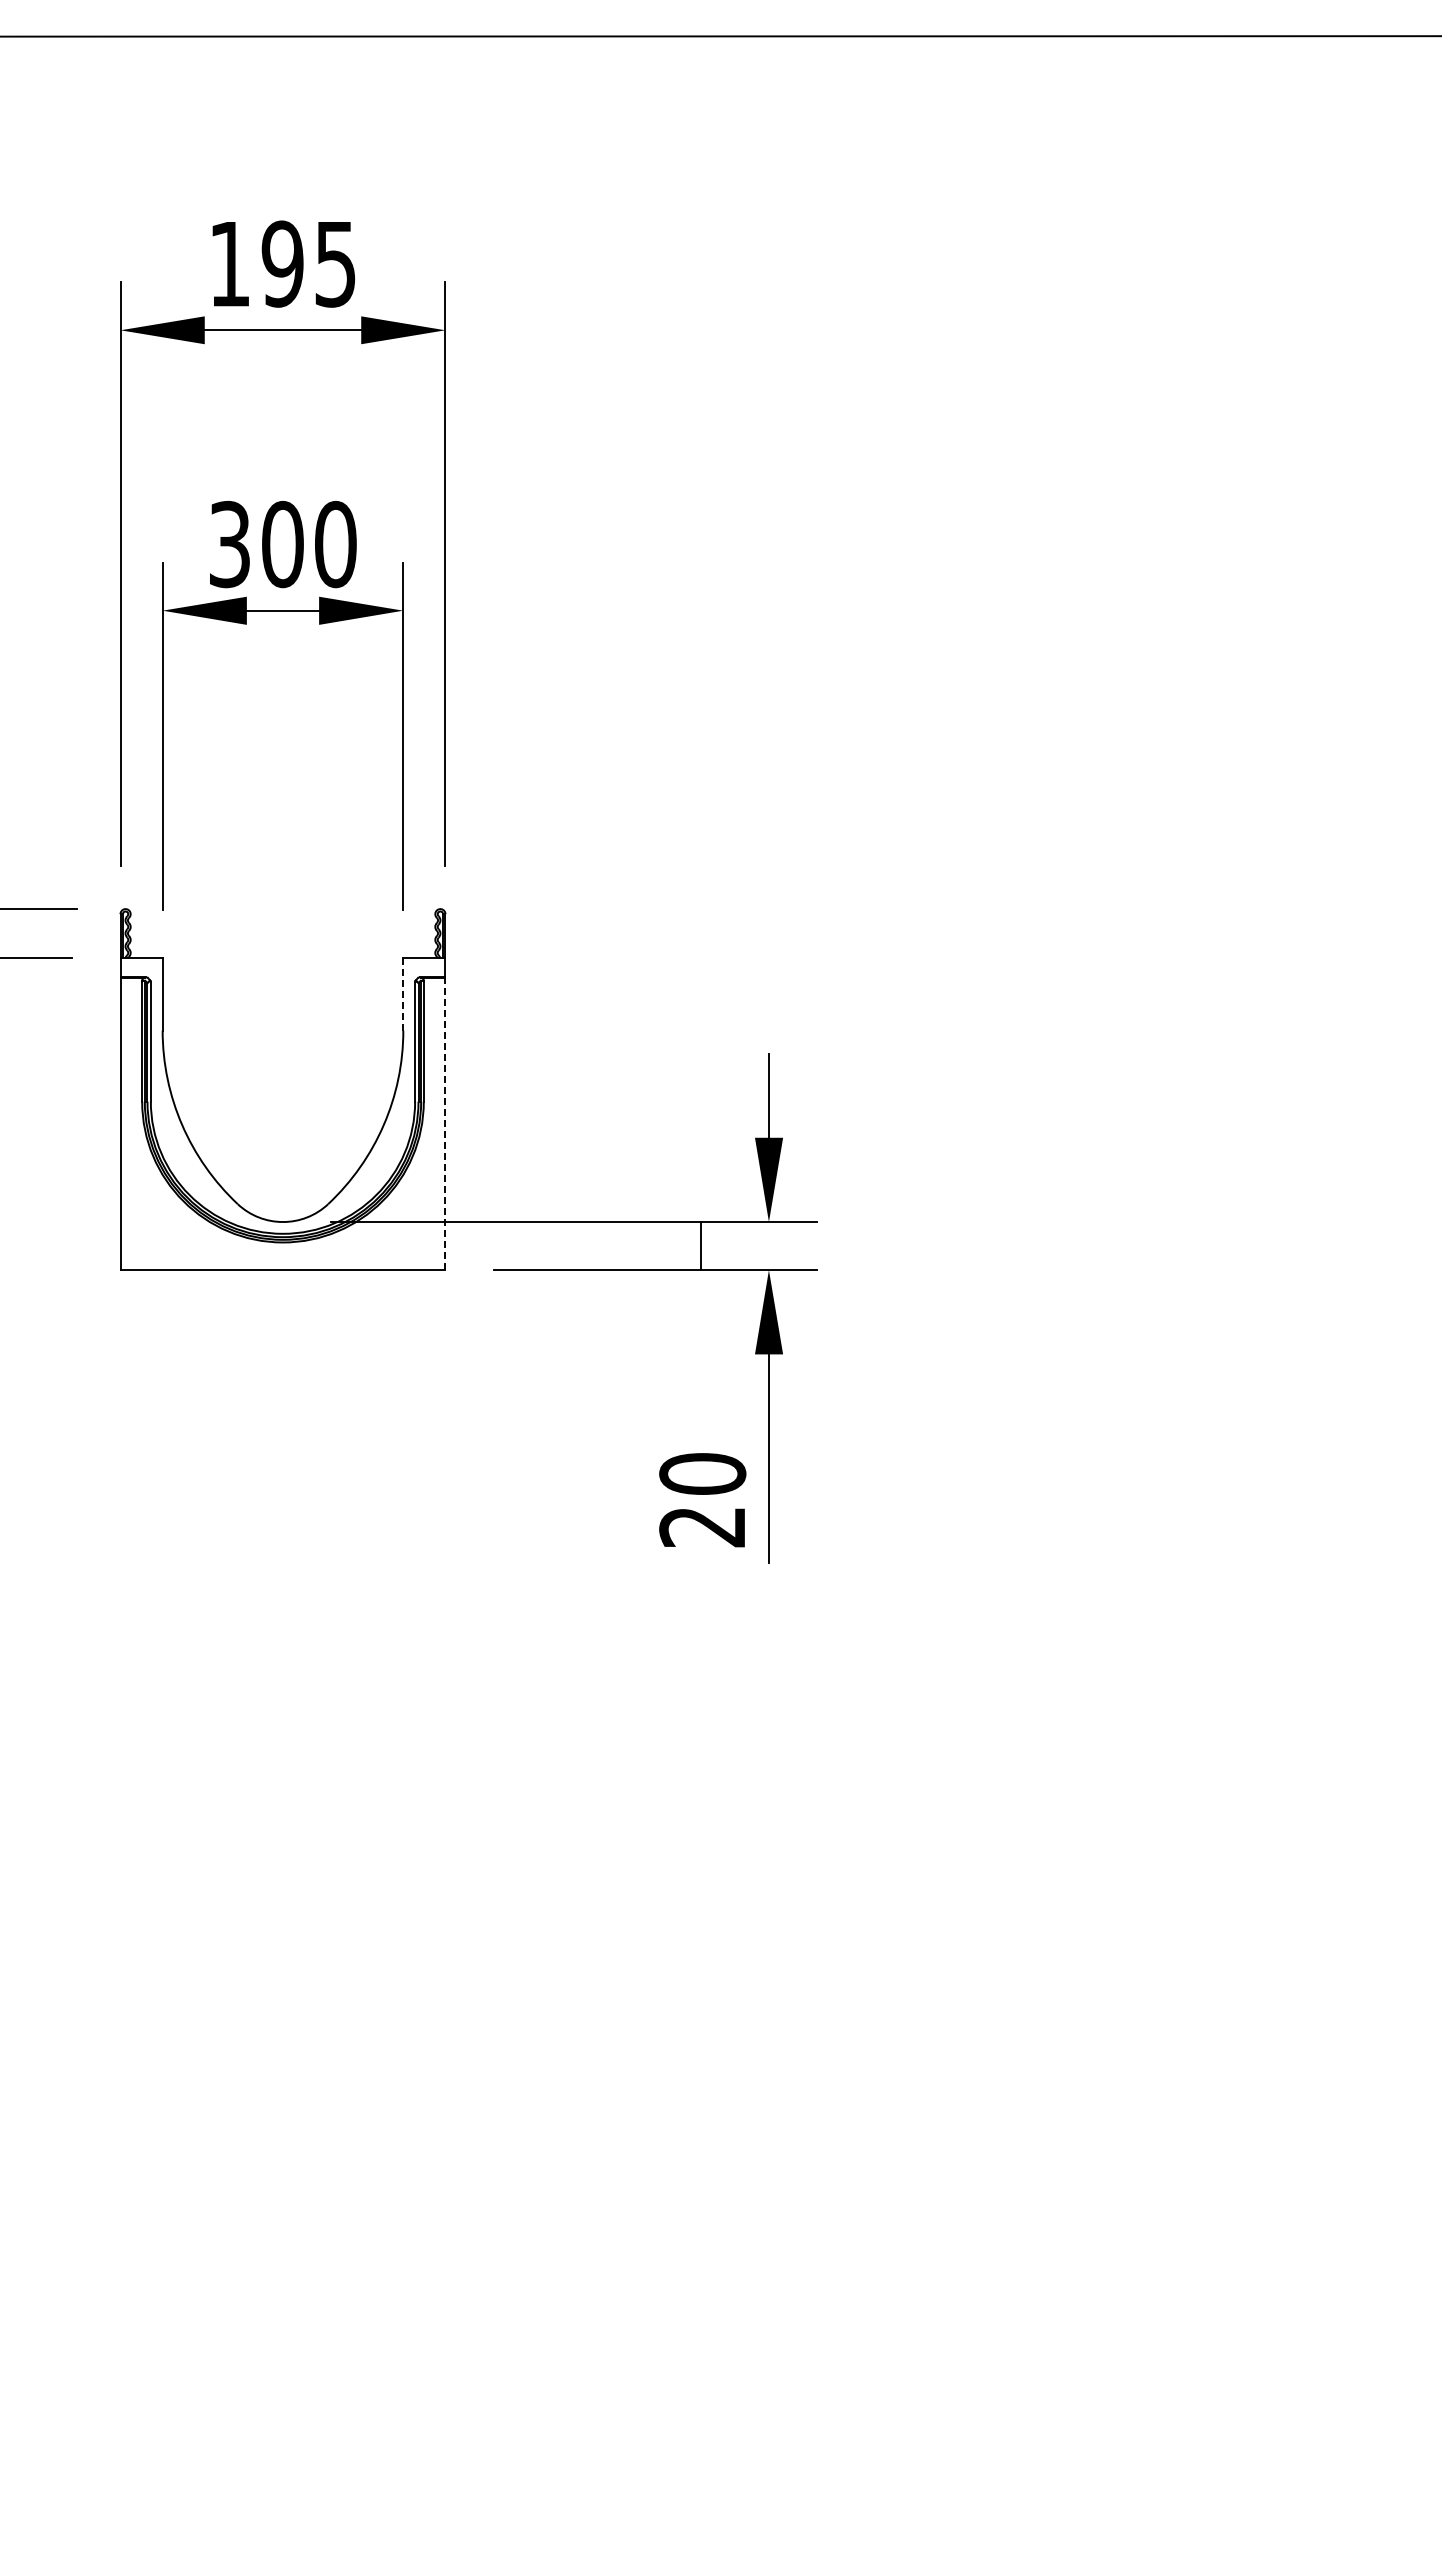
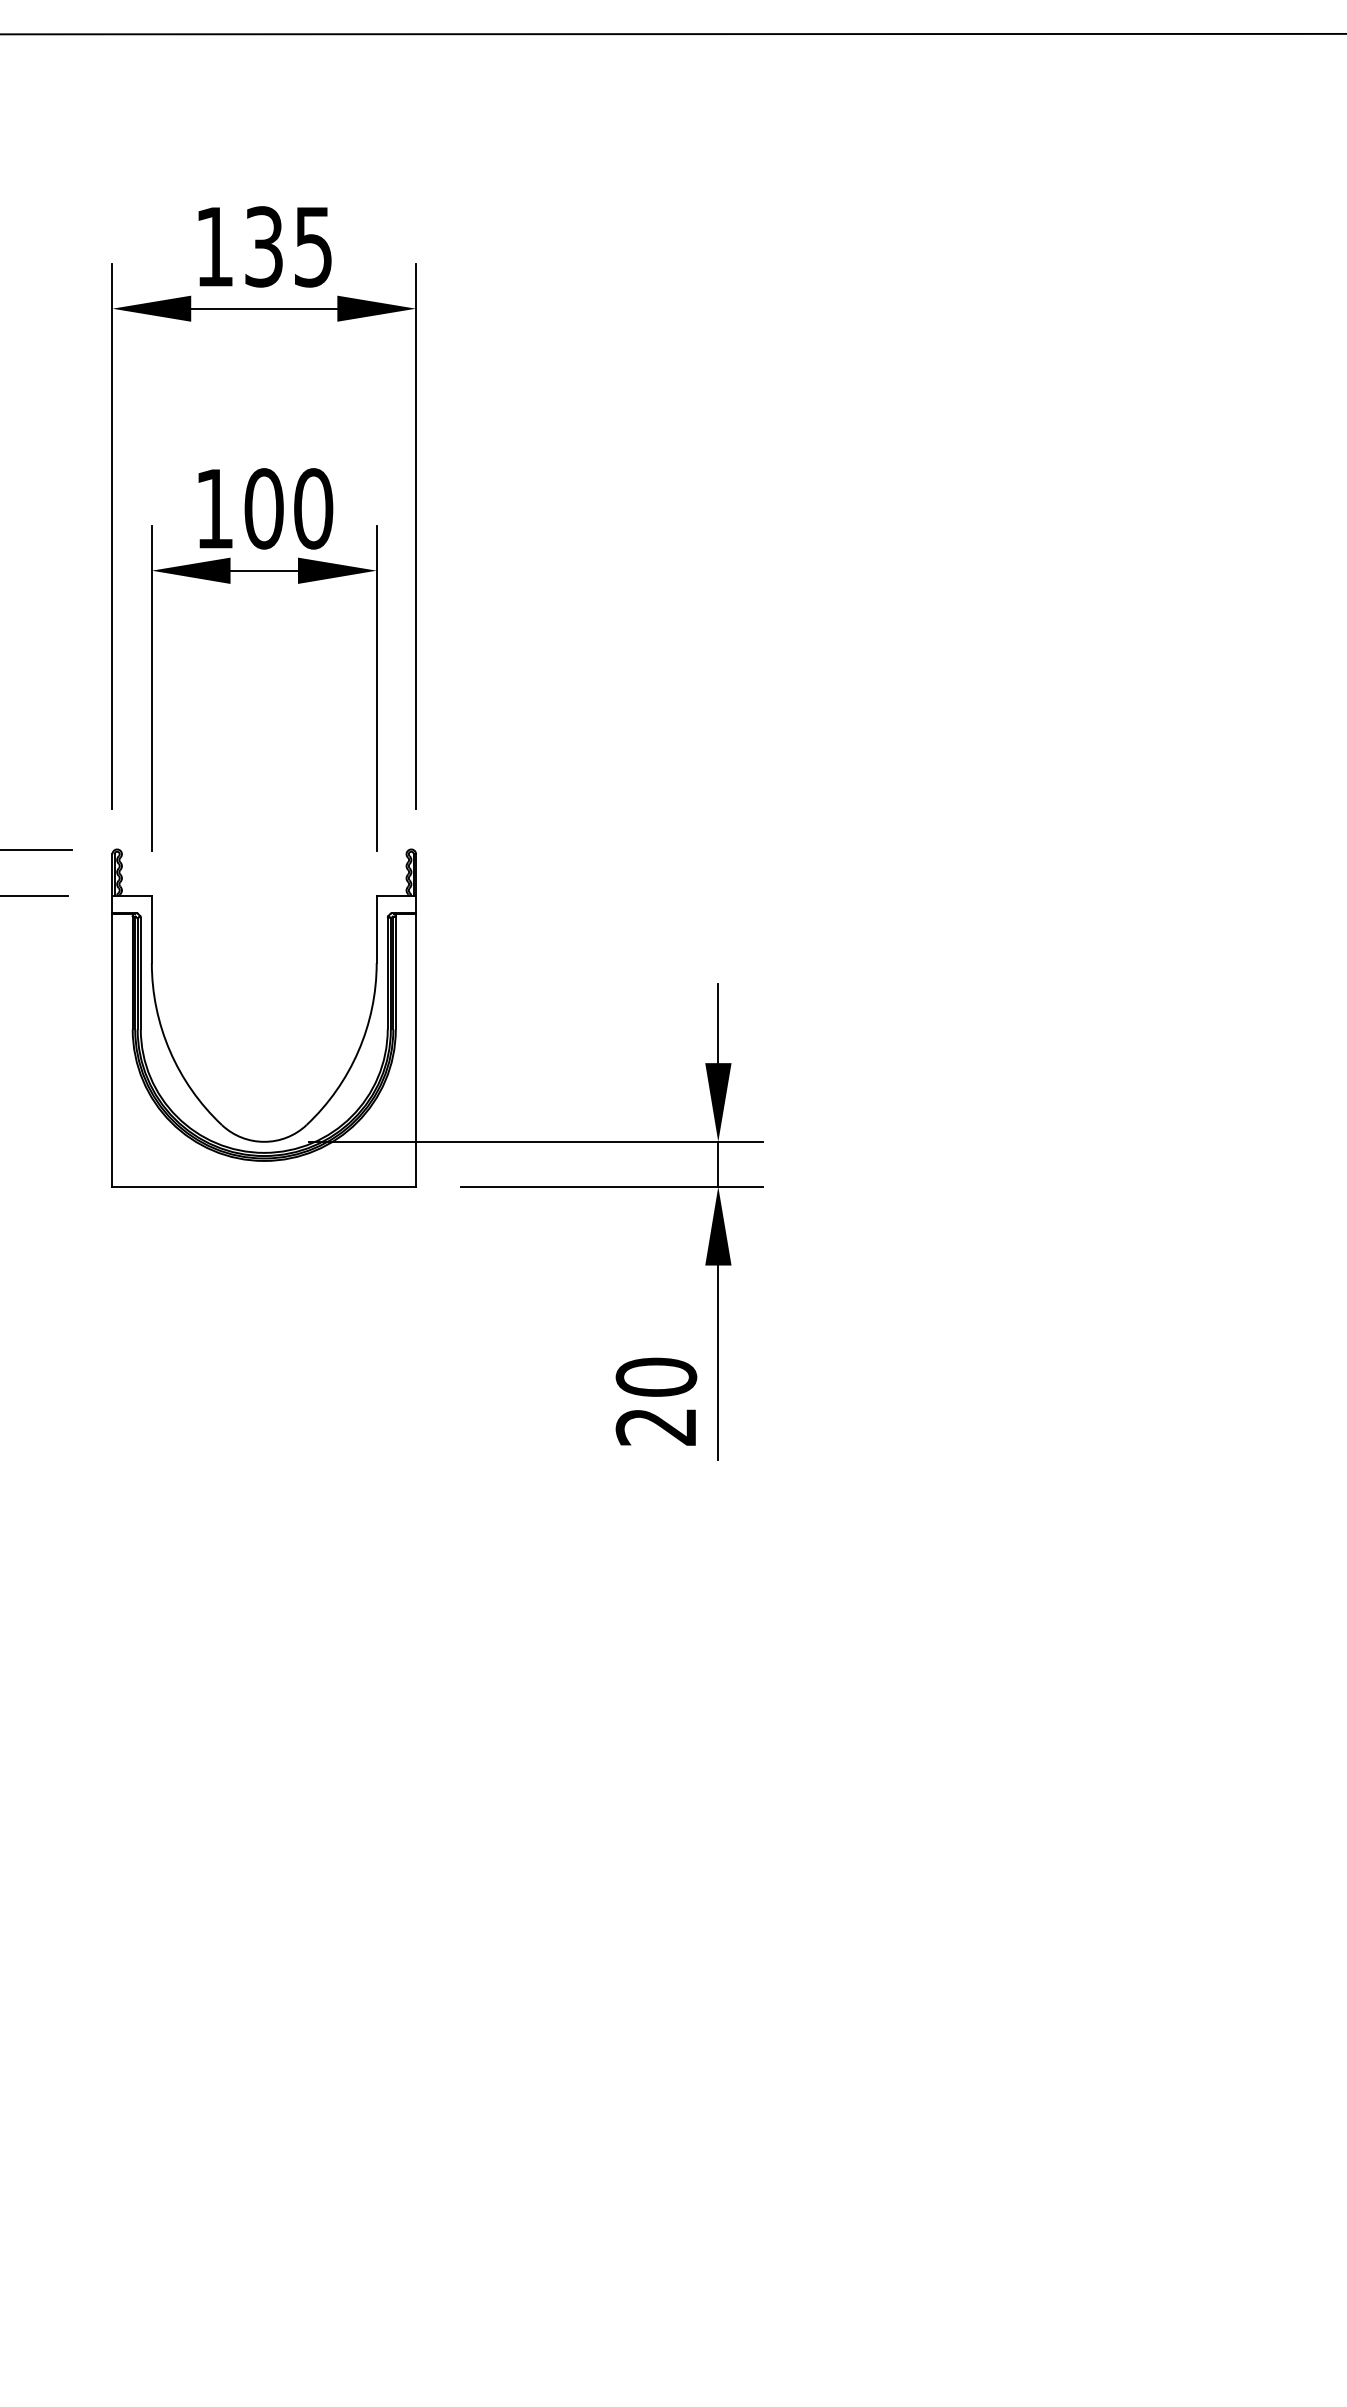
text: (282, 263) -> (263, 246), 195 -> 135
text: (229, 544) -> (214, 508), 300 -> 100
line: (403, 994) -> (376, 929), dashed -> solid
line: (445, 1124) -> (416, 1050), dashed -> solid
line: (700, 1246) -> (717, 1164), moved

